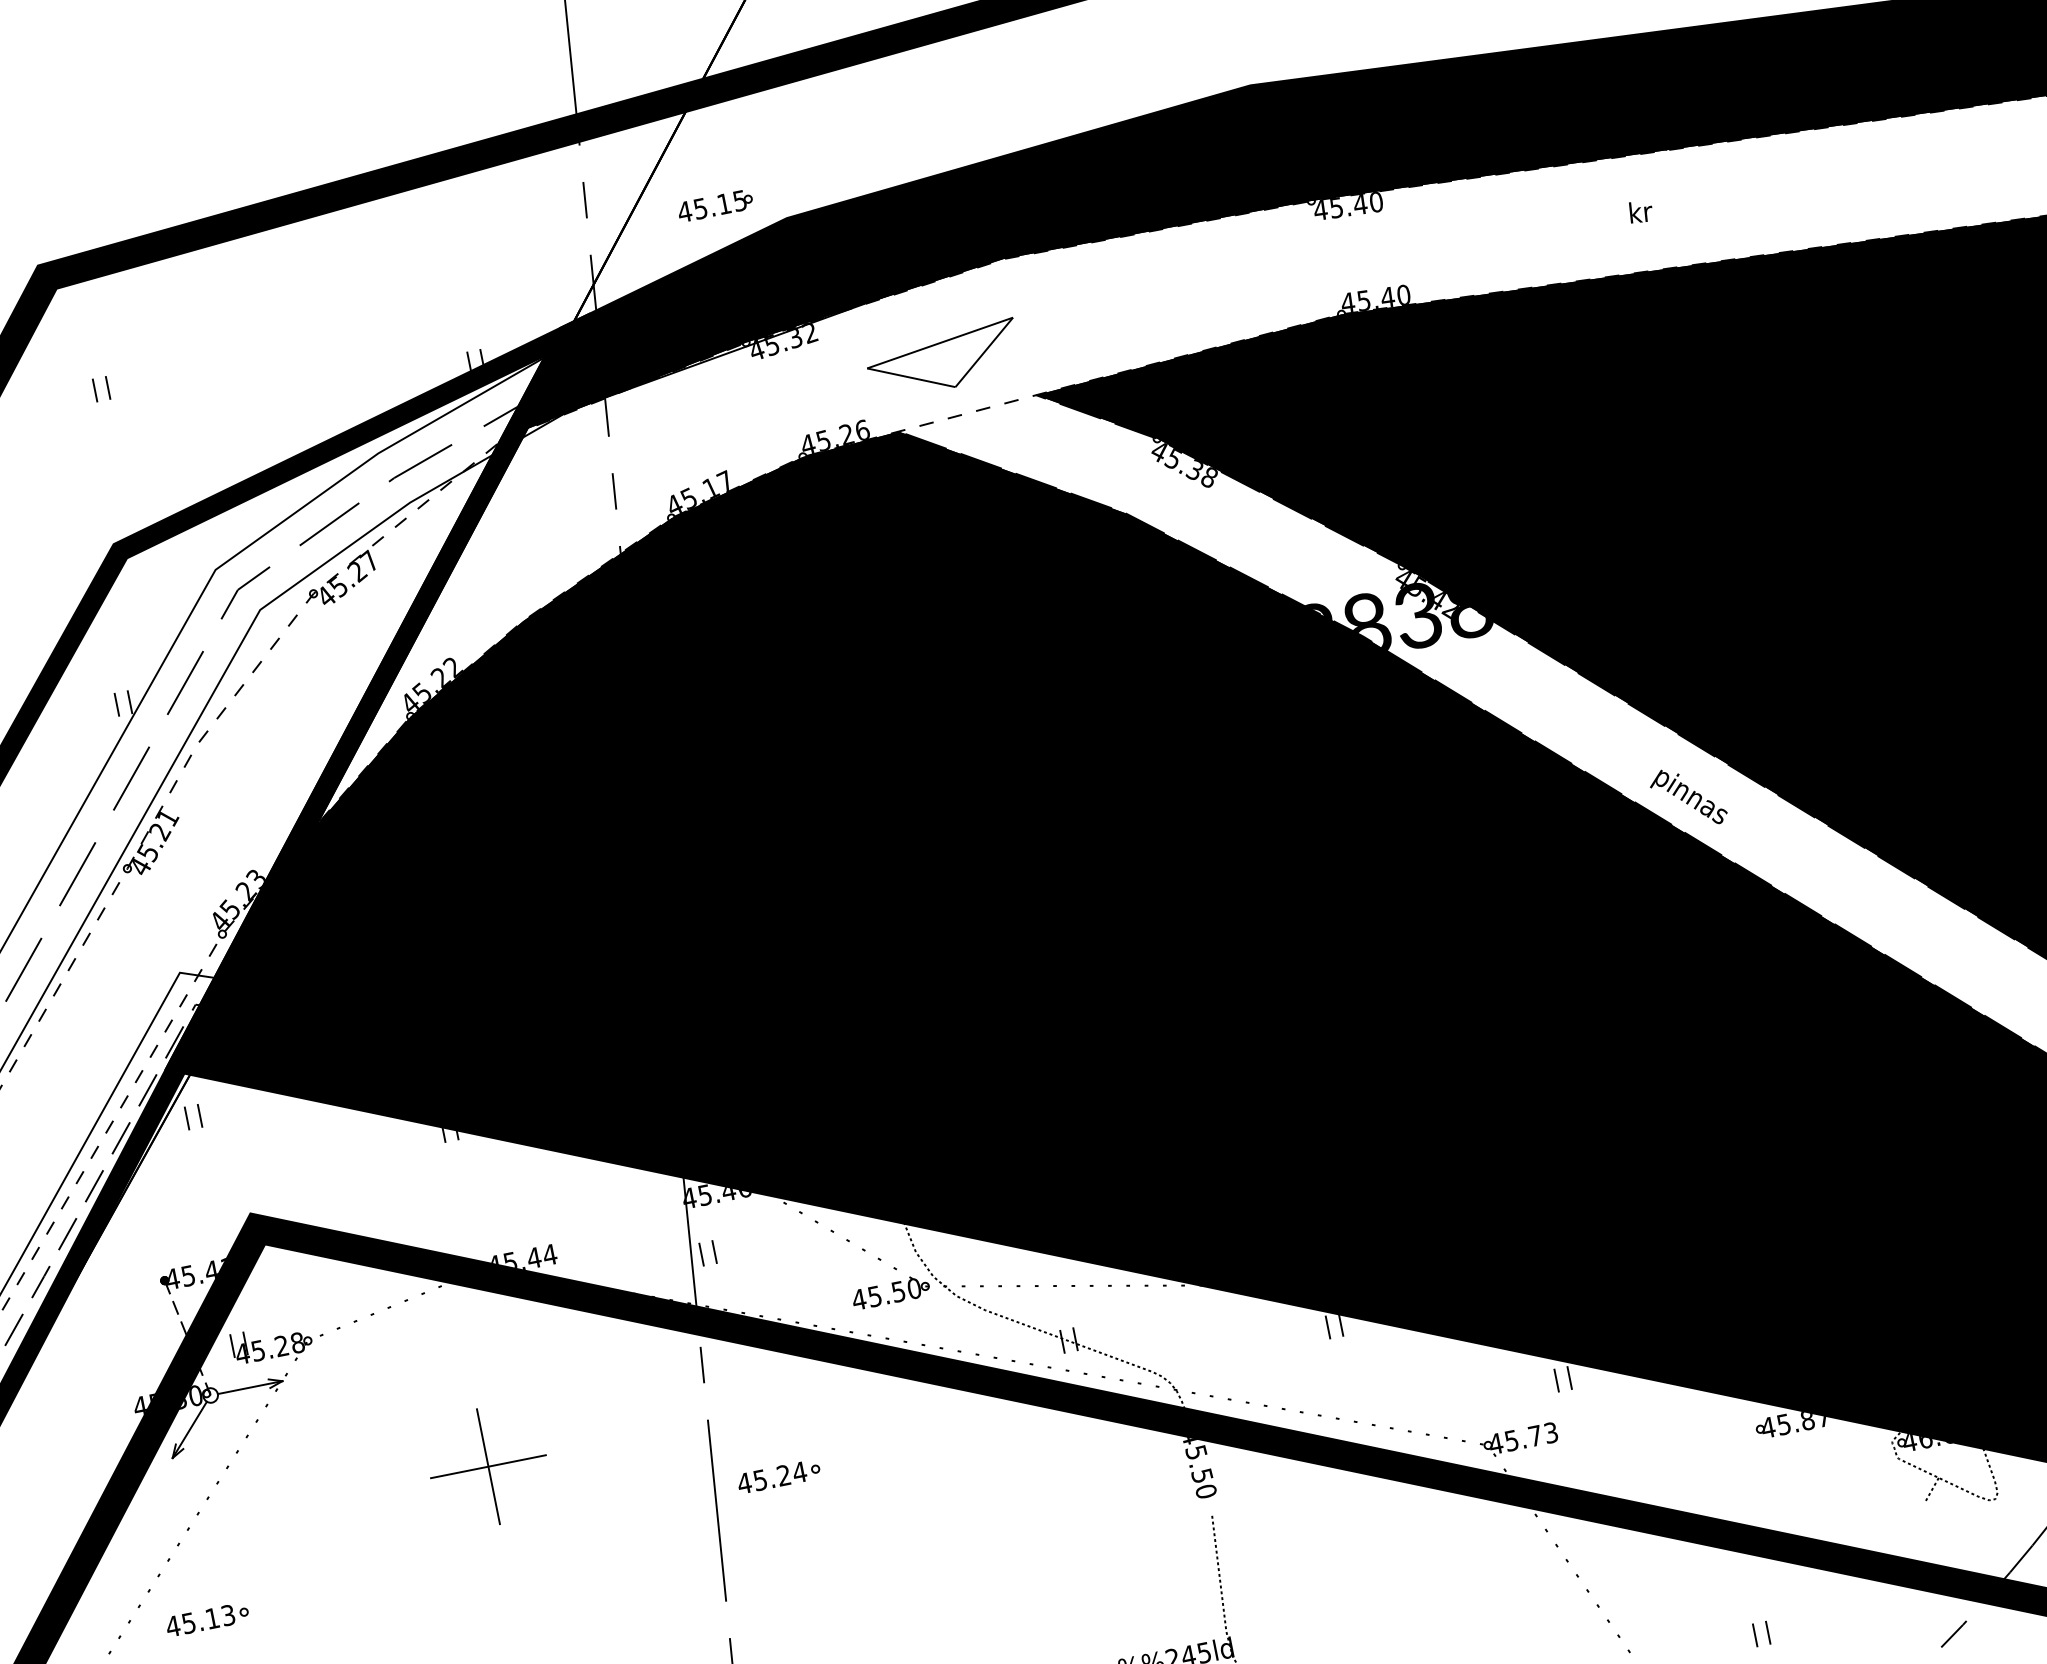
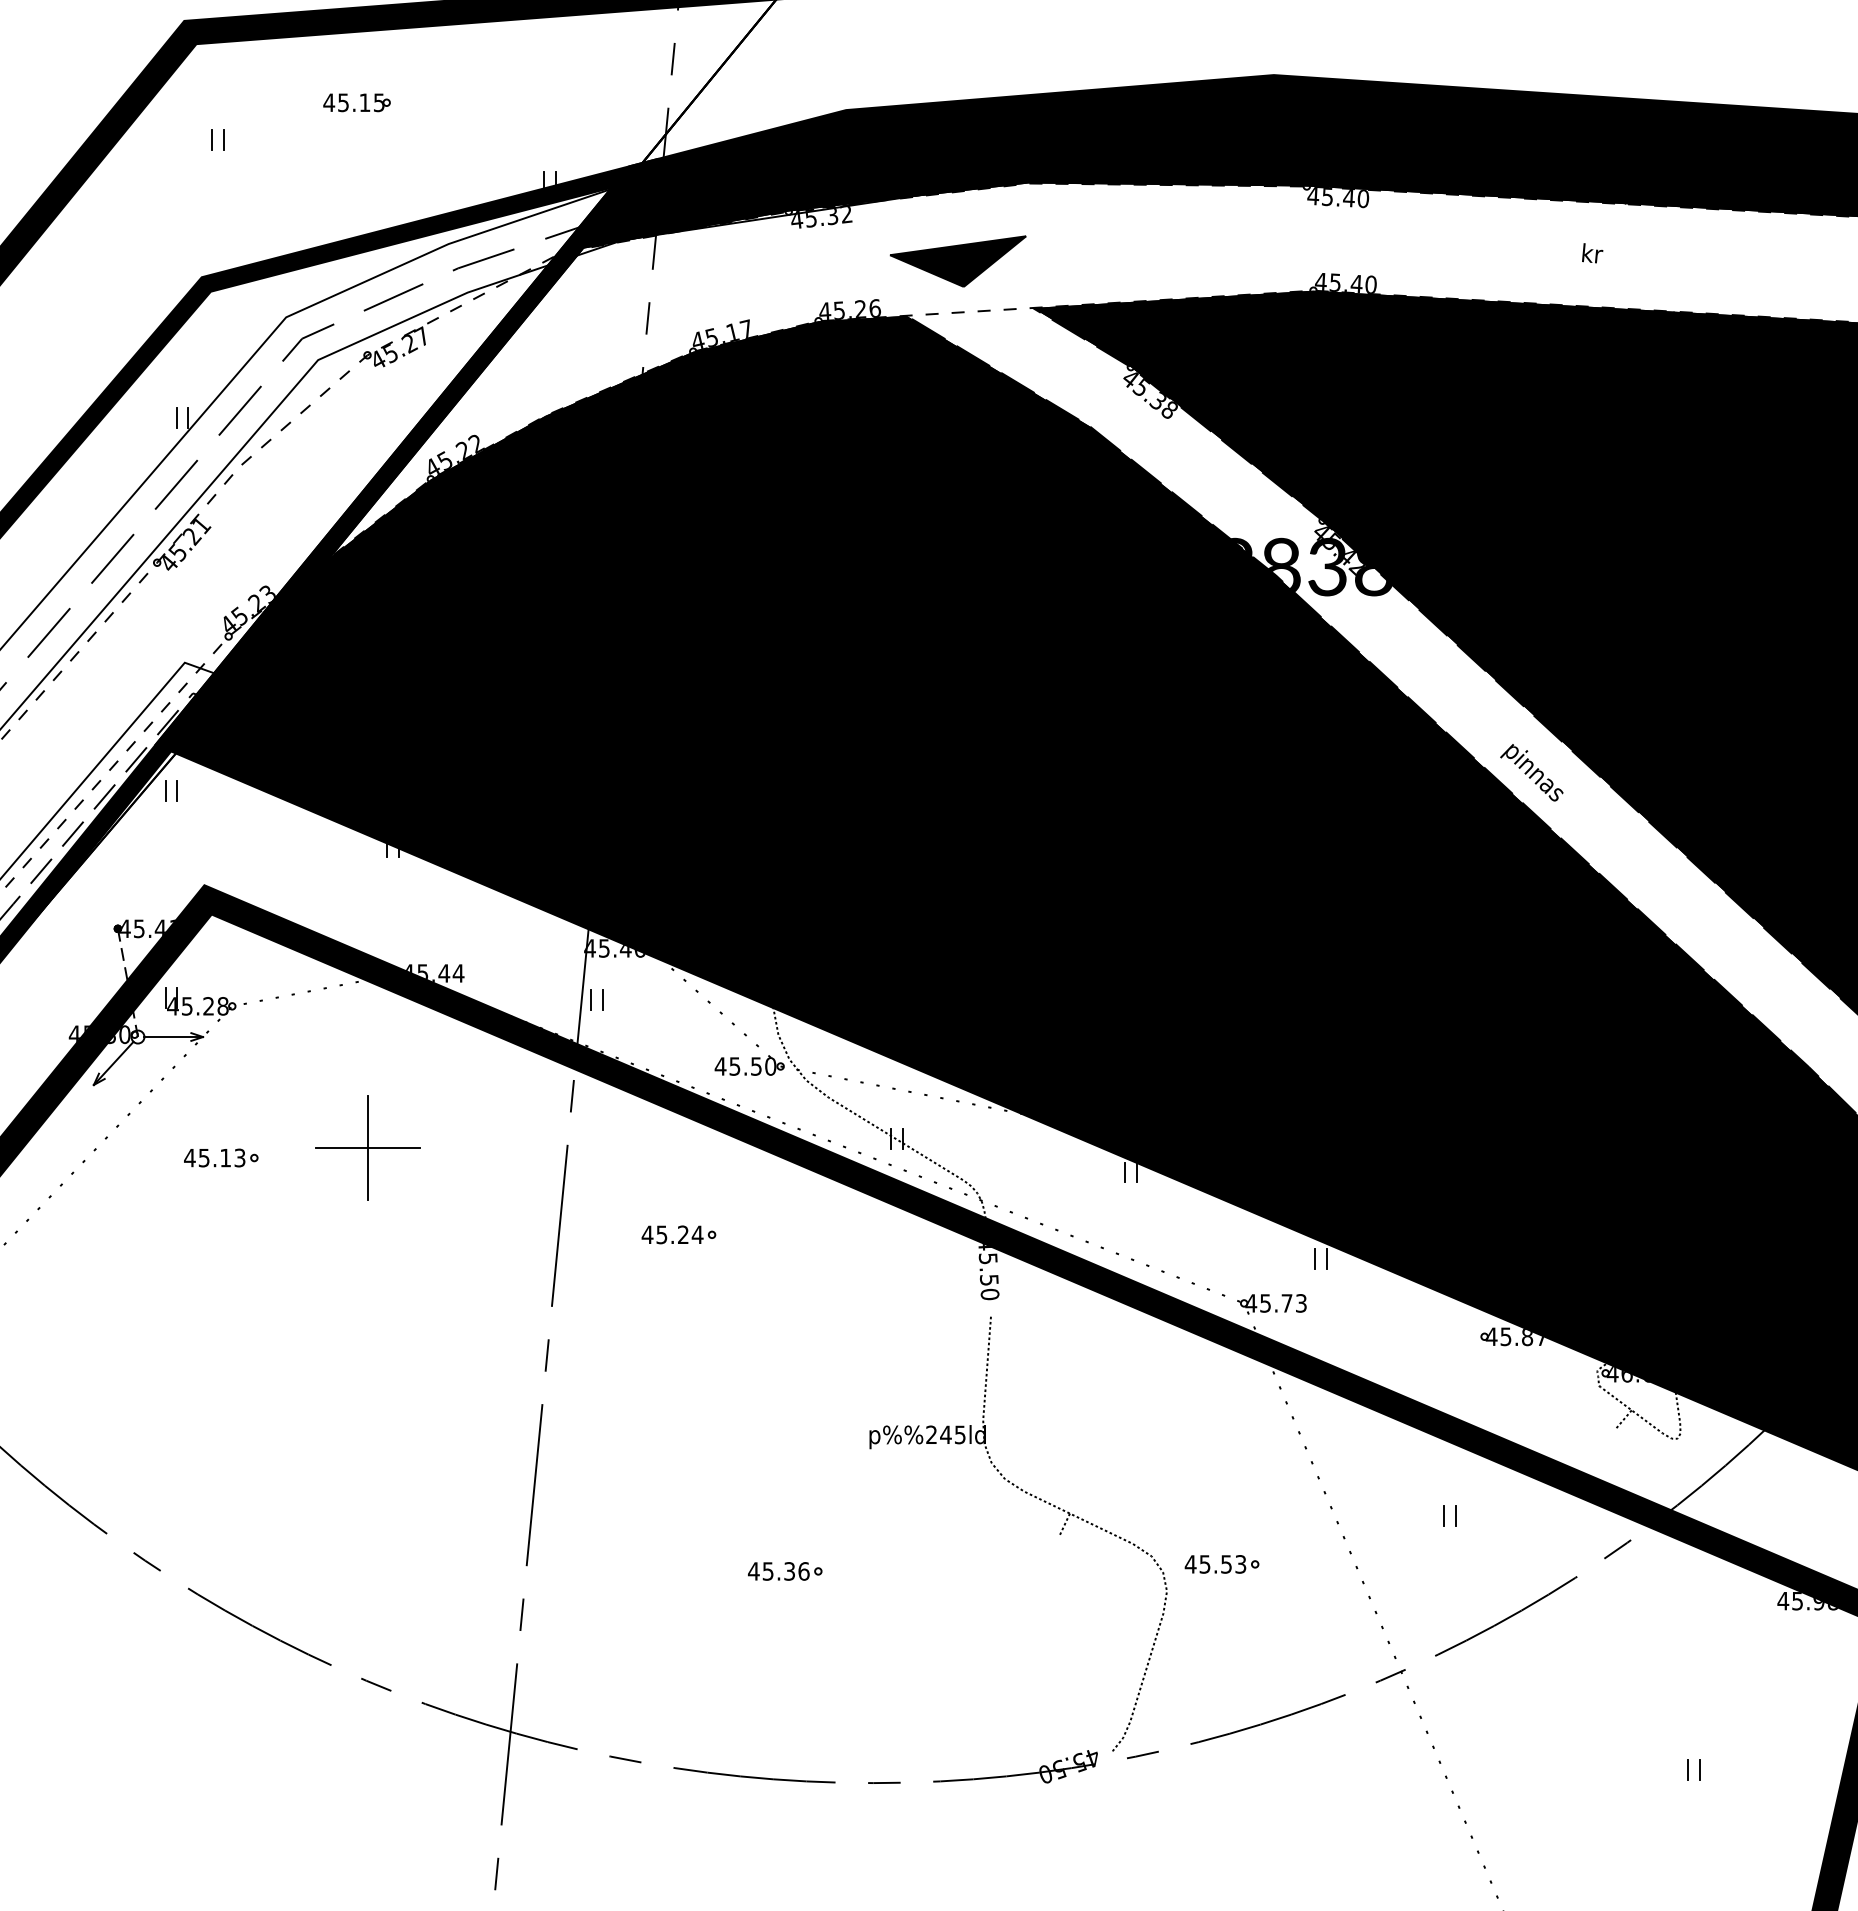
part: (714, 212) -> (354, 108), moved
fill: (942, 360) -> (957, 261), added
part: (778, 1476) -> (678, 1234), moved
part: (207, 1618) -> (221, 1157), moved

